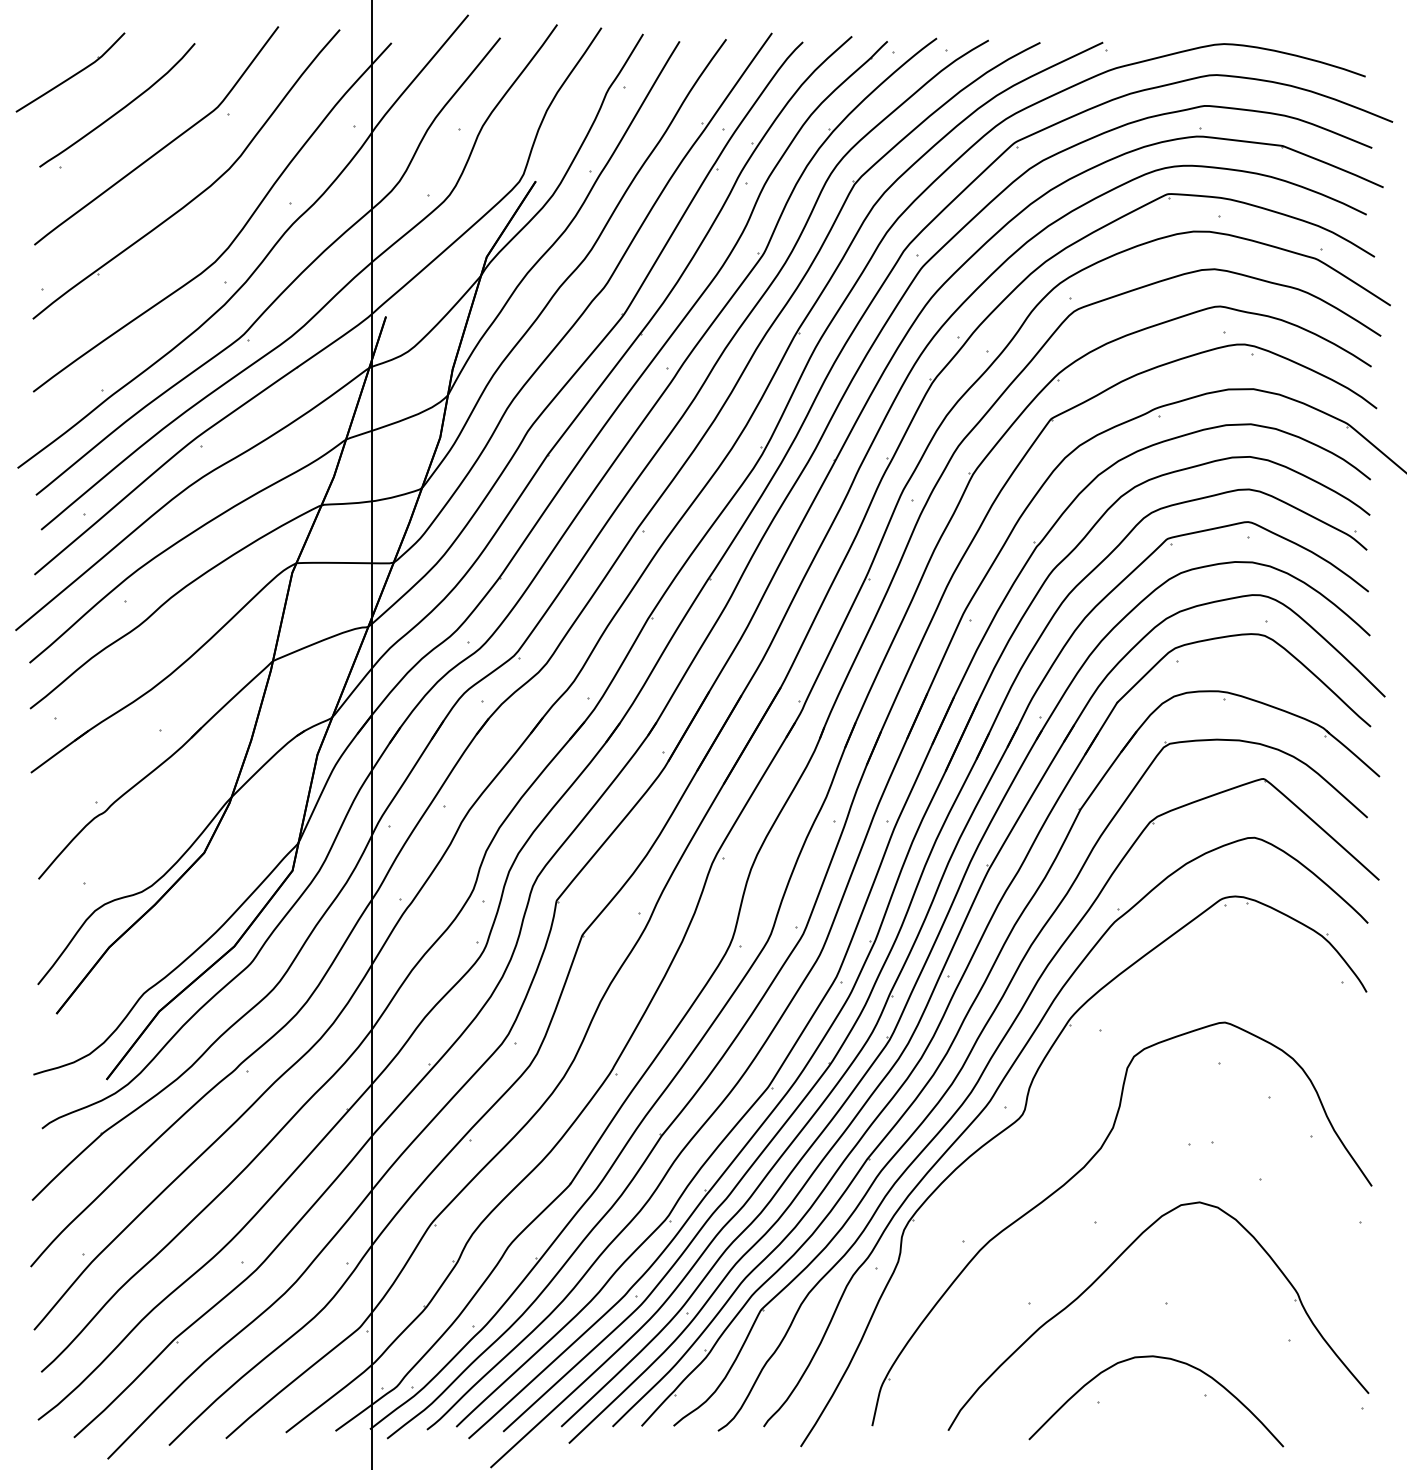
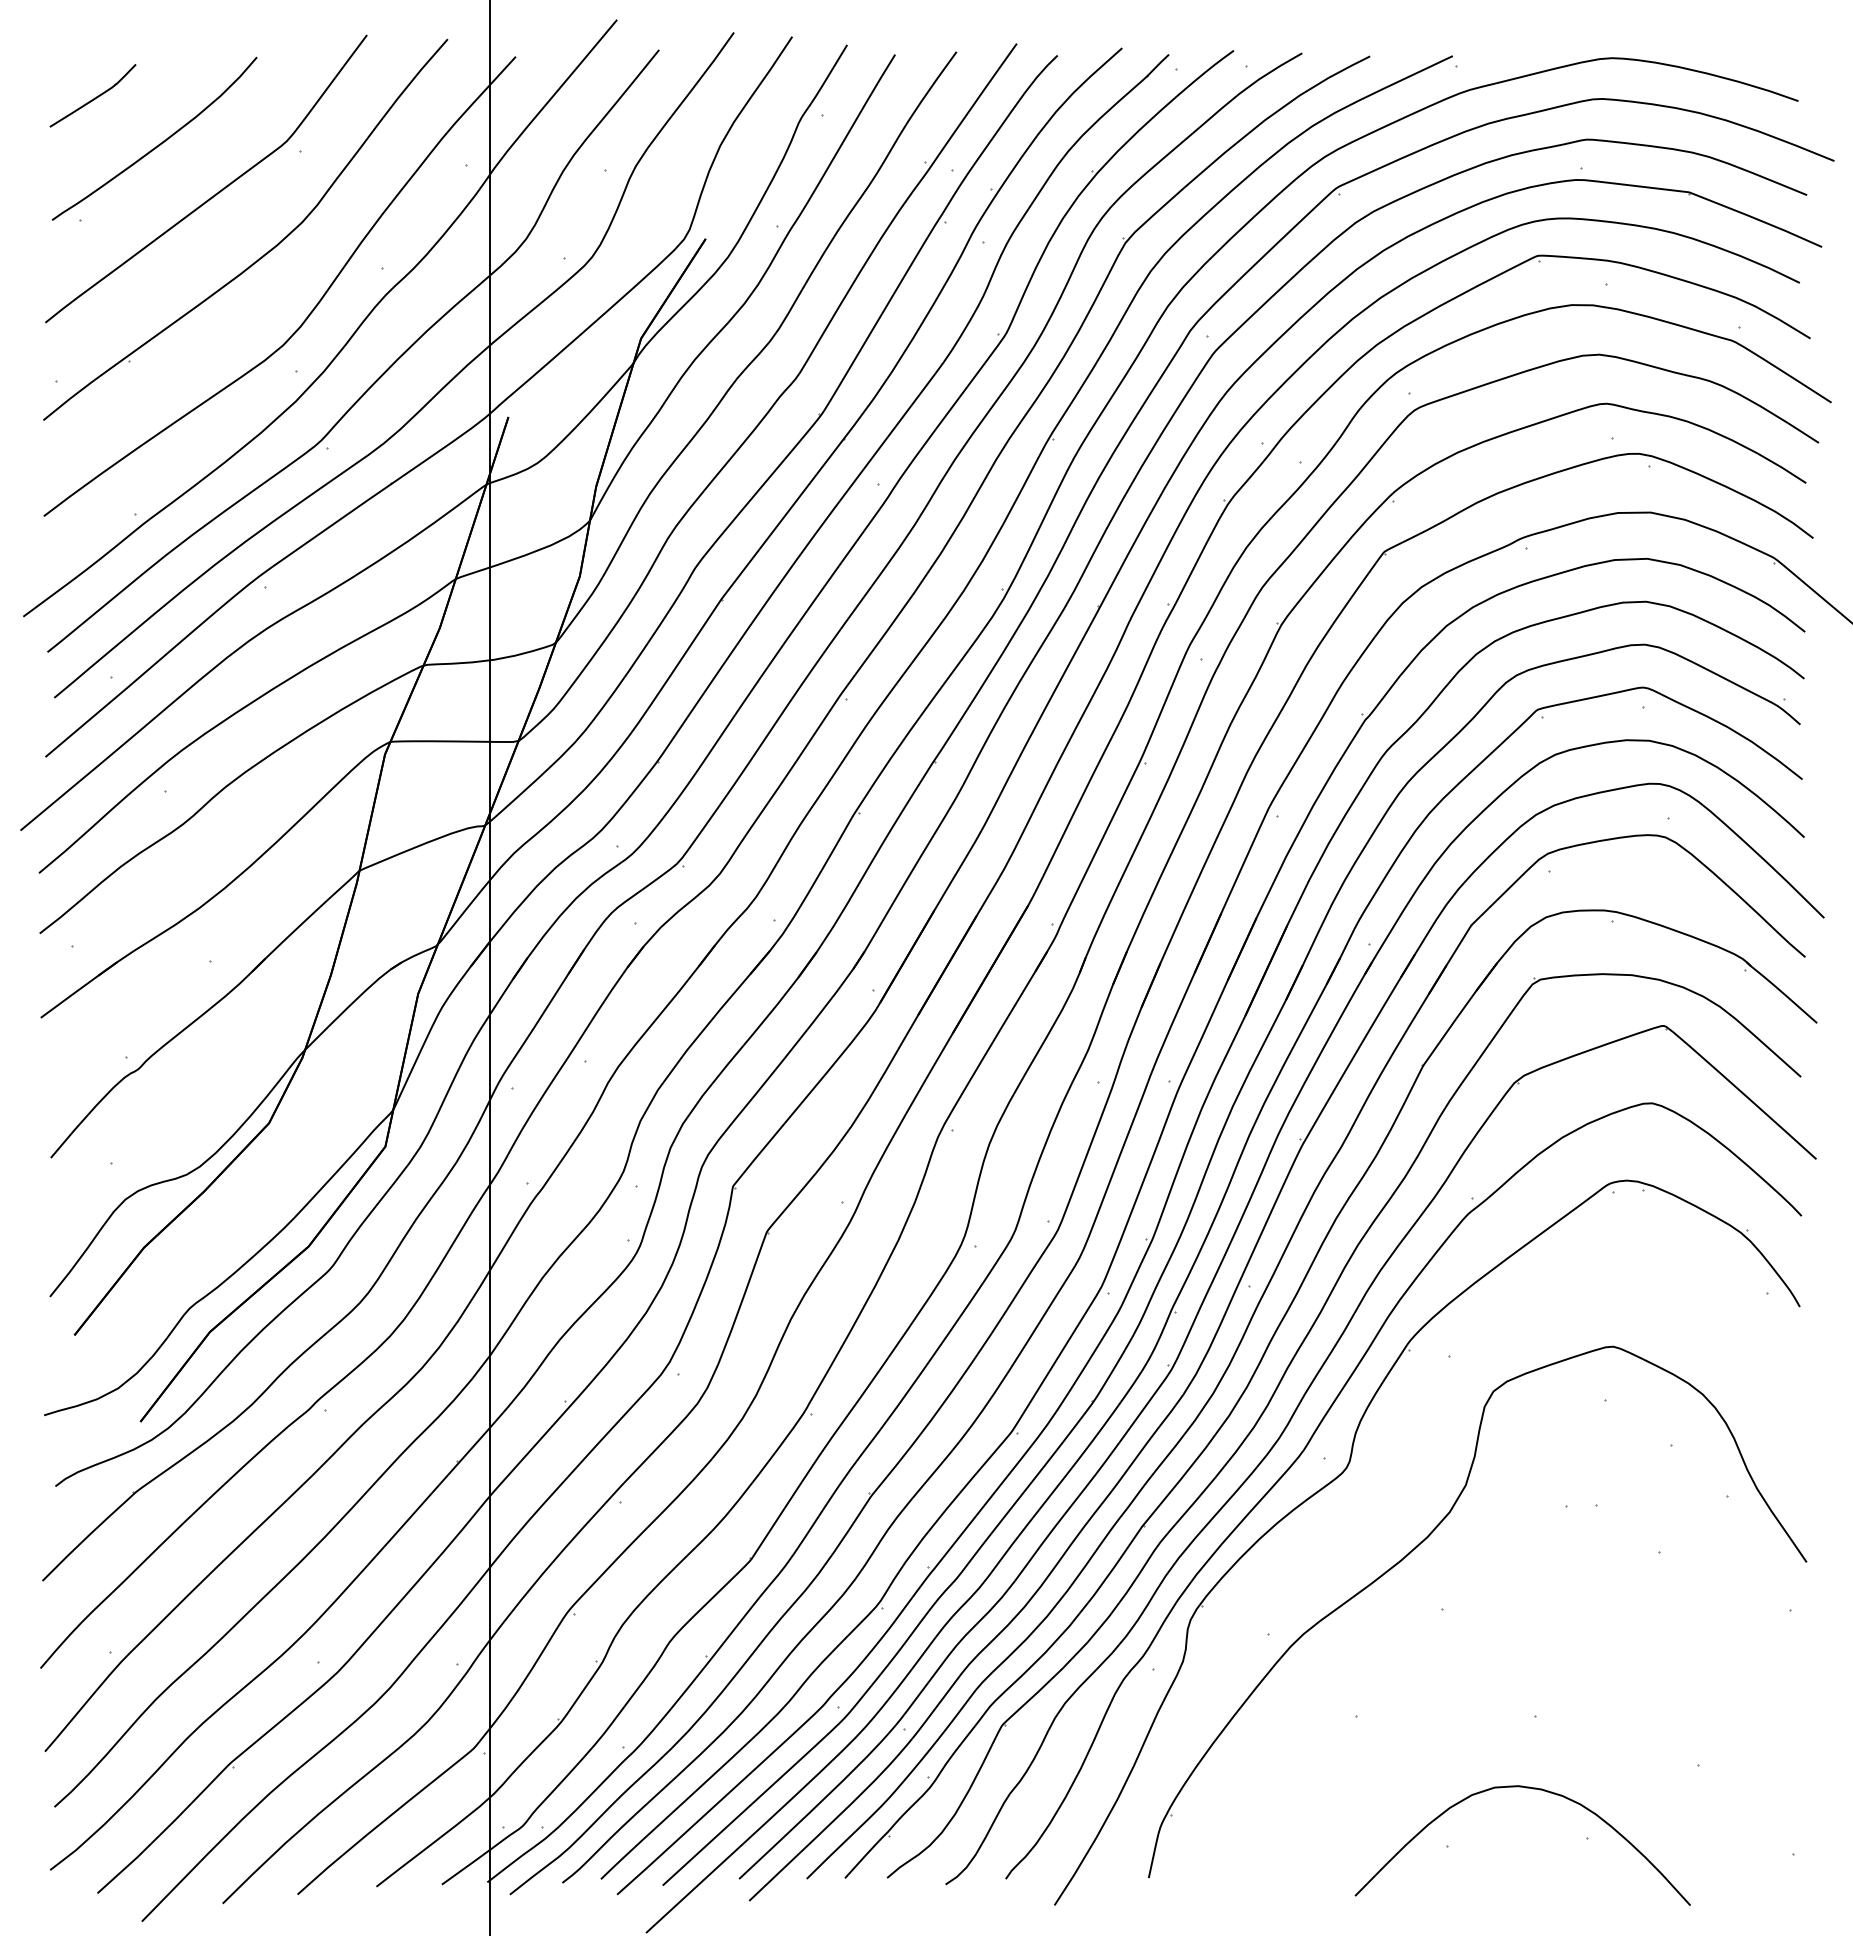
part: (70, 72) -> (92, 95), size x0.6
part: (1109, 1267) -> (1461, 1669), removed

